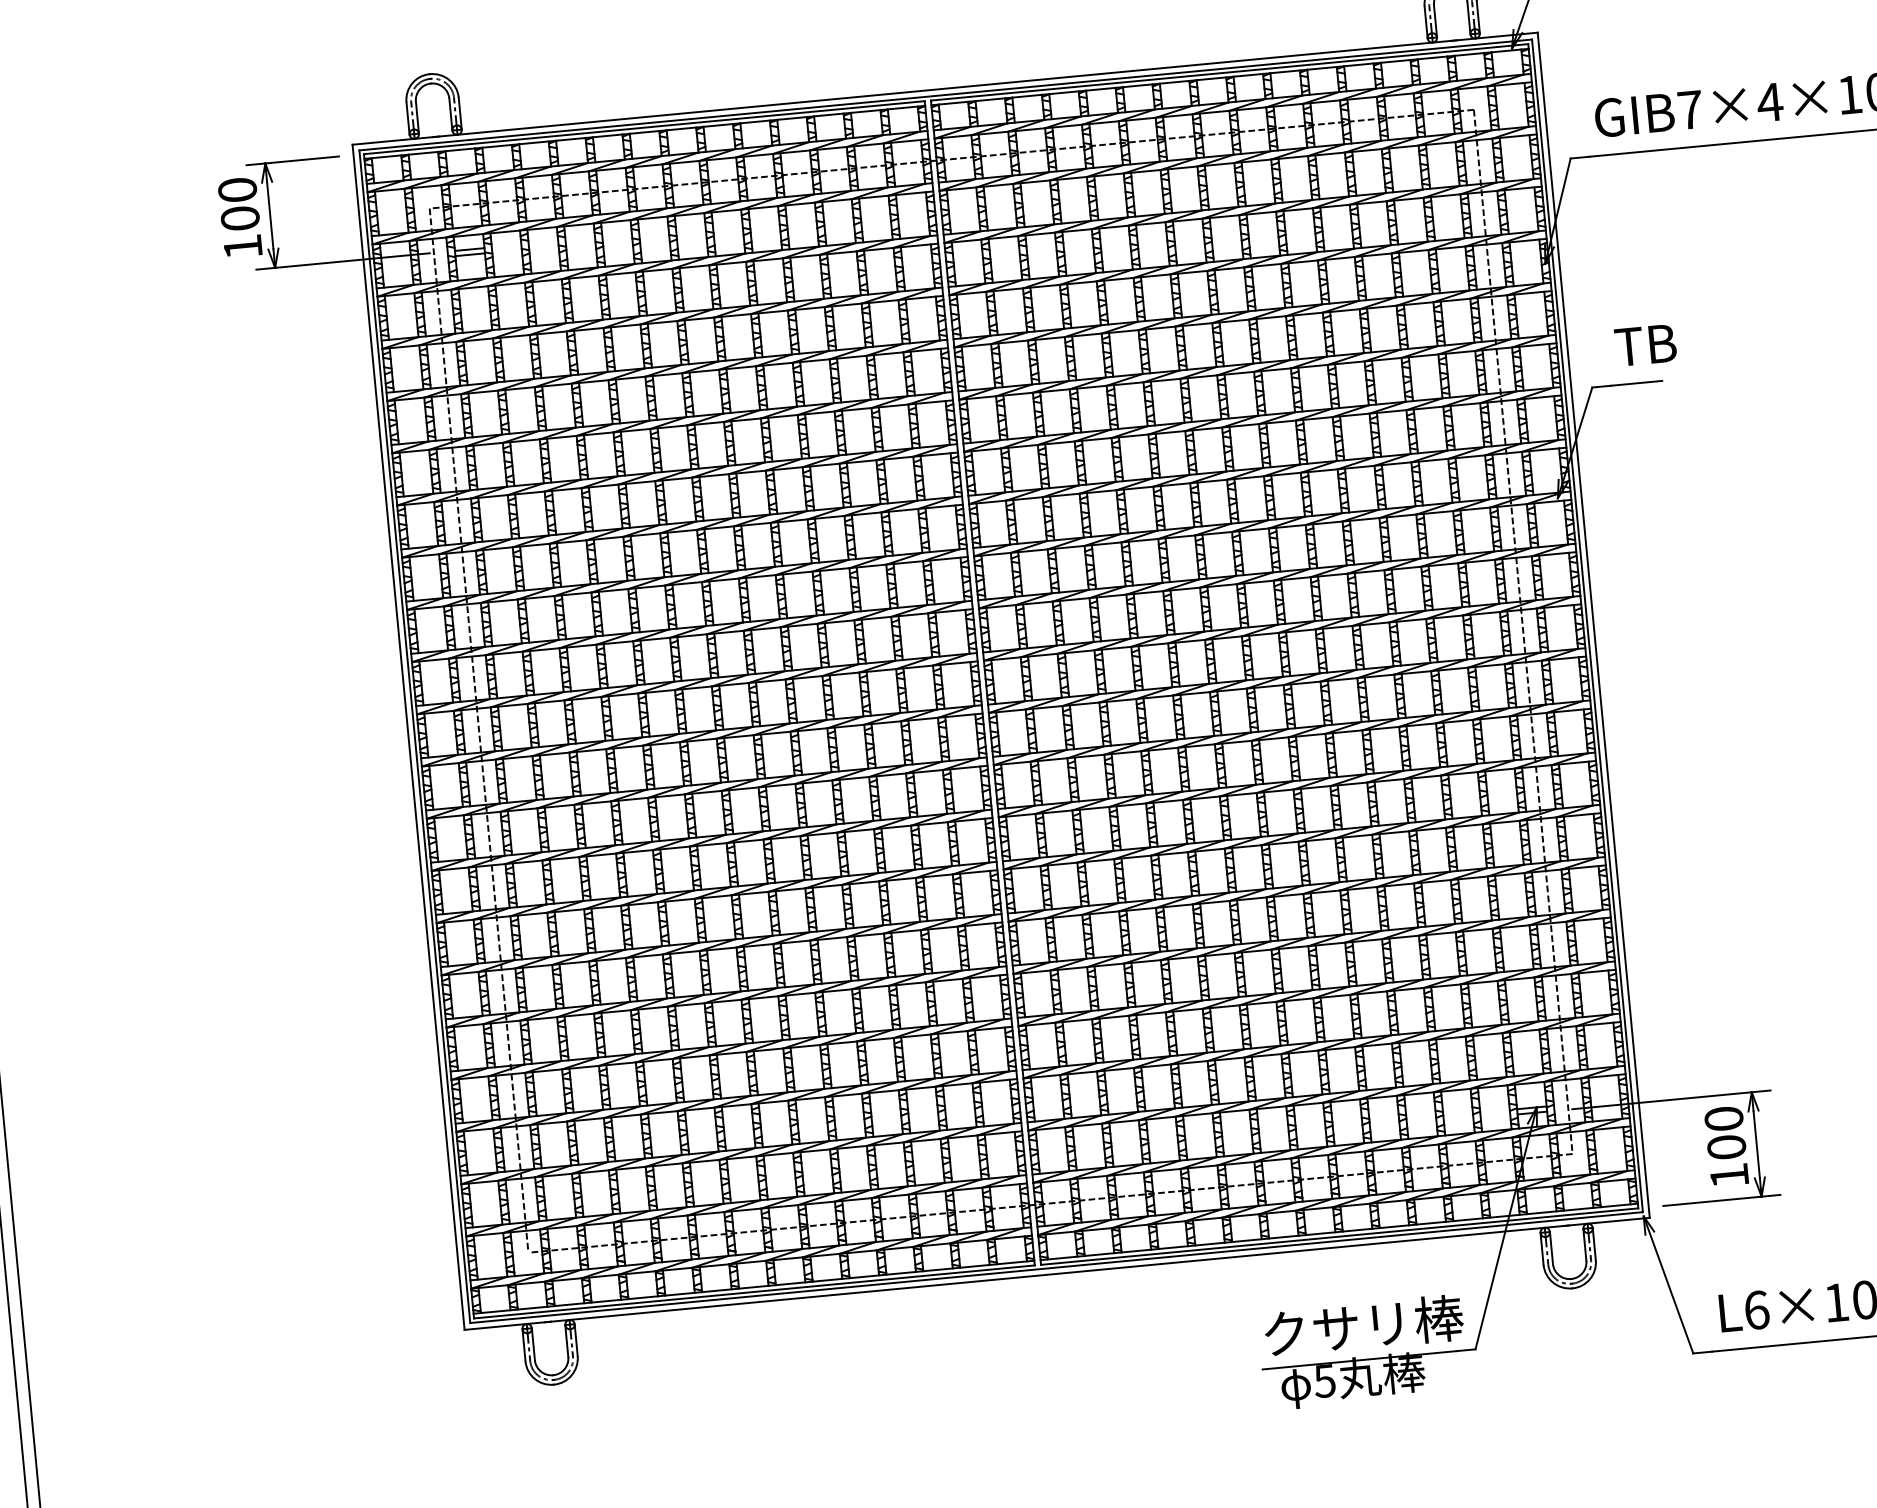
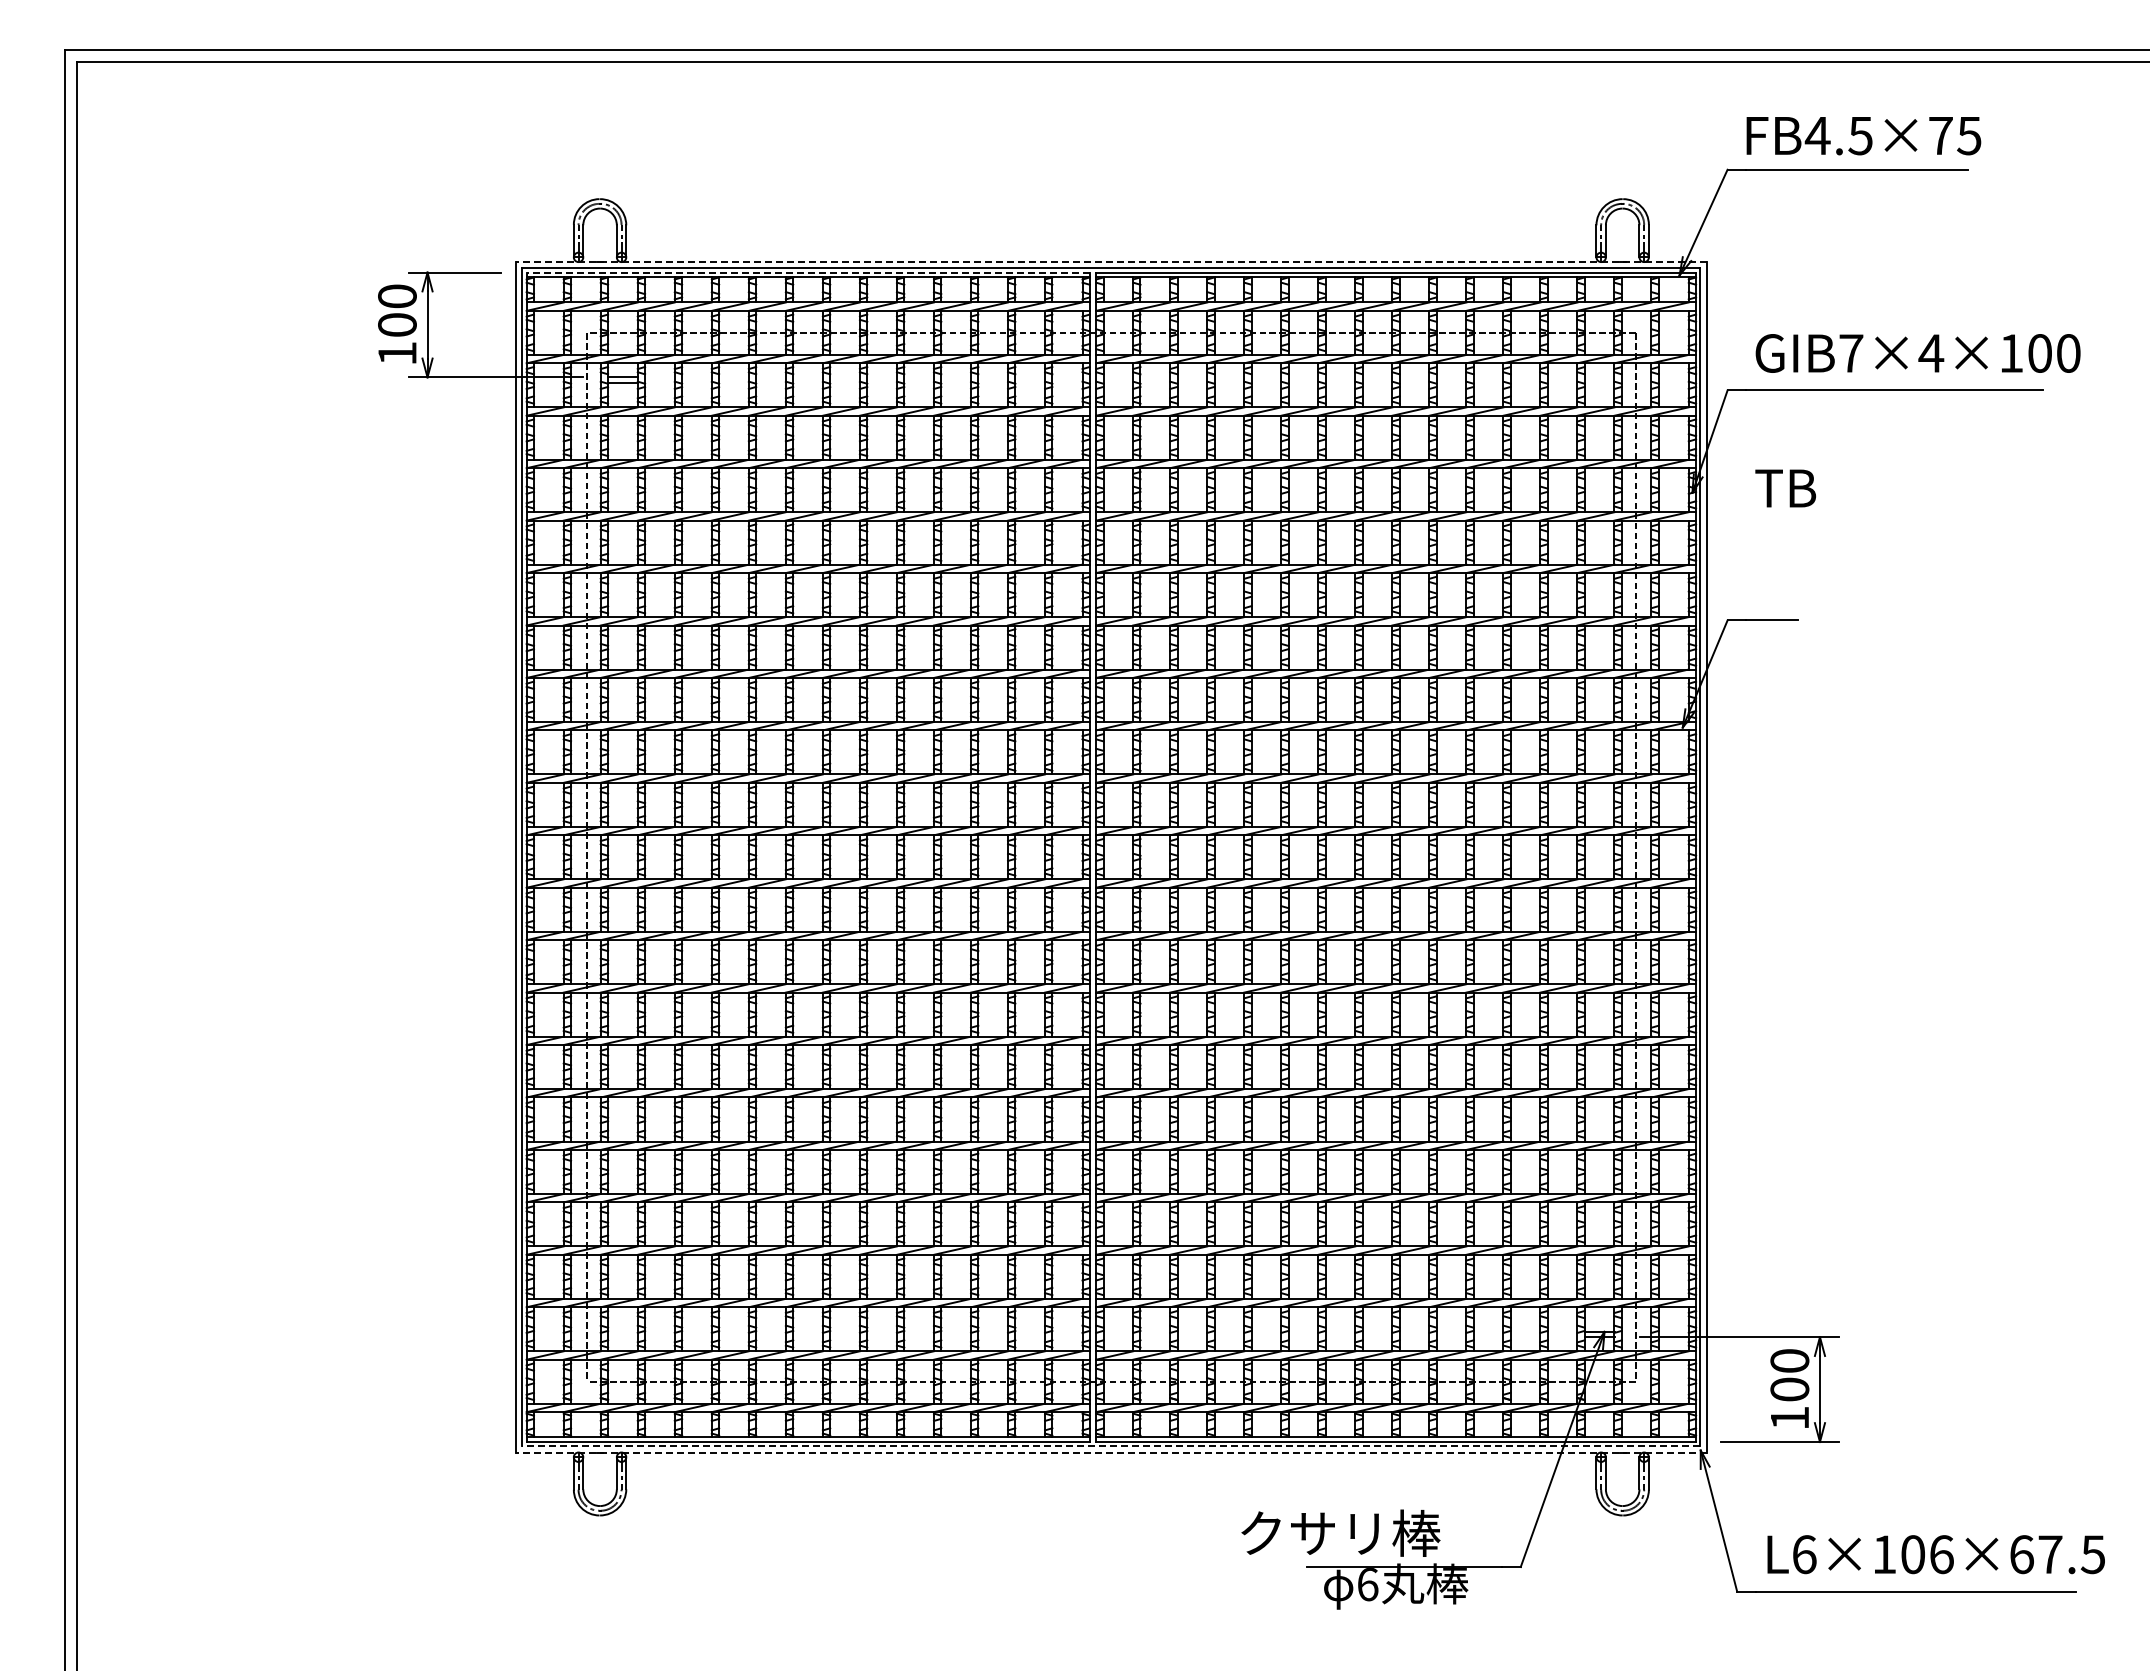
line: (944, 89) -> (1110, 262), solid -> dashed
line: (644, 127) -> (808, 272), solid -> dashed
text: (1645, 345) -> (1785, 488), moved
line: (1056, 1267) -> (1111, 1446), solid -> dashed
line: (1056, 1273) -> (1110, 1452), solid -> dashed
text: (1363, 1325) -> (1340, 1532), moved
text: (1324, 1381) -> (1367, 1584), 5 -> 6

